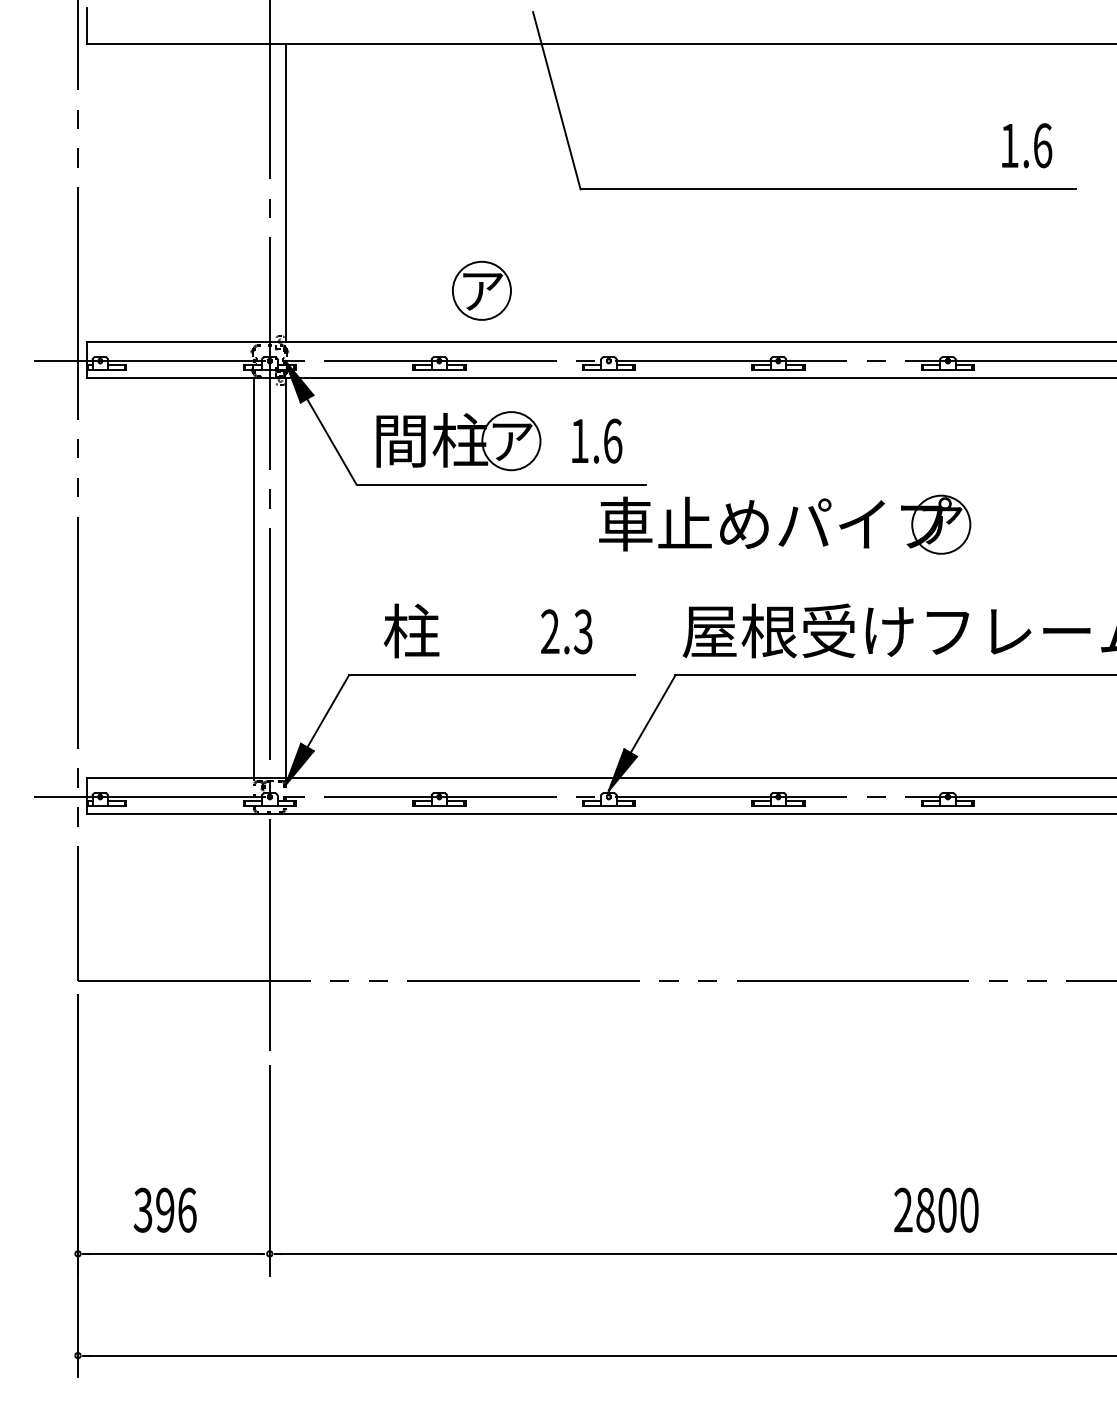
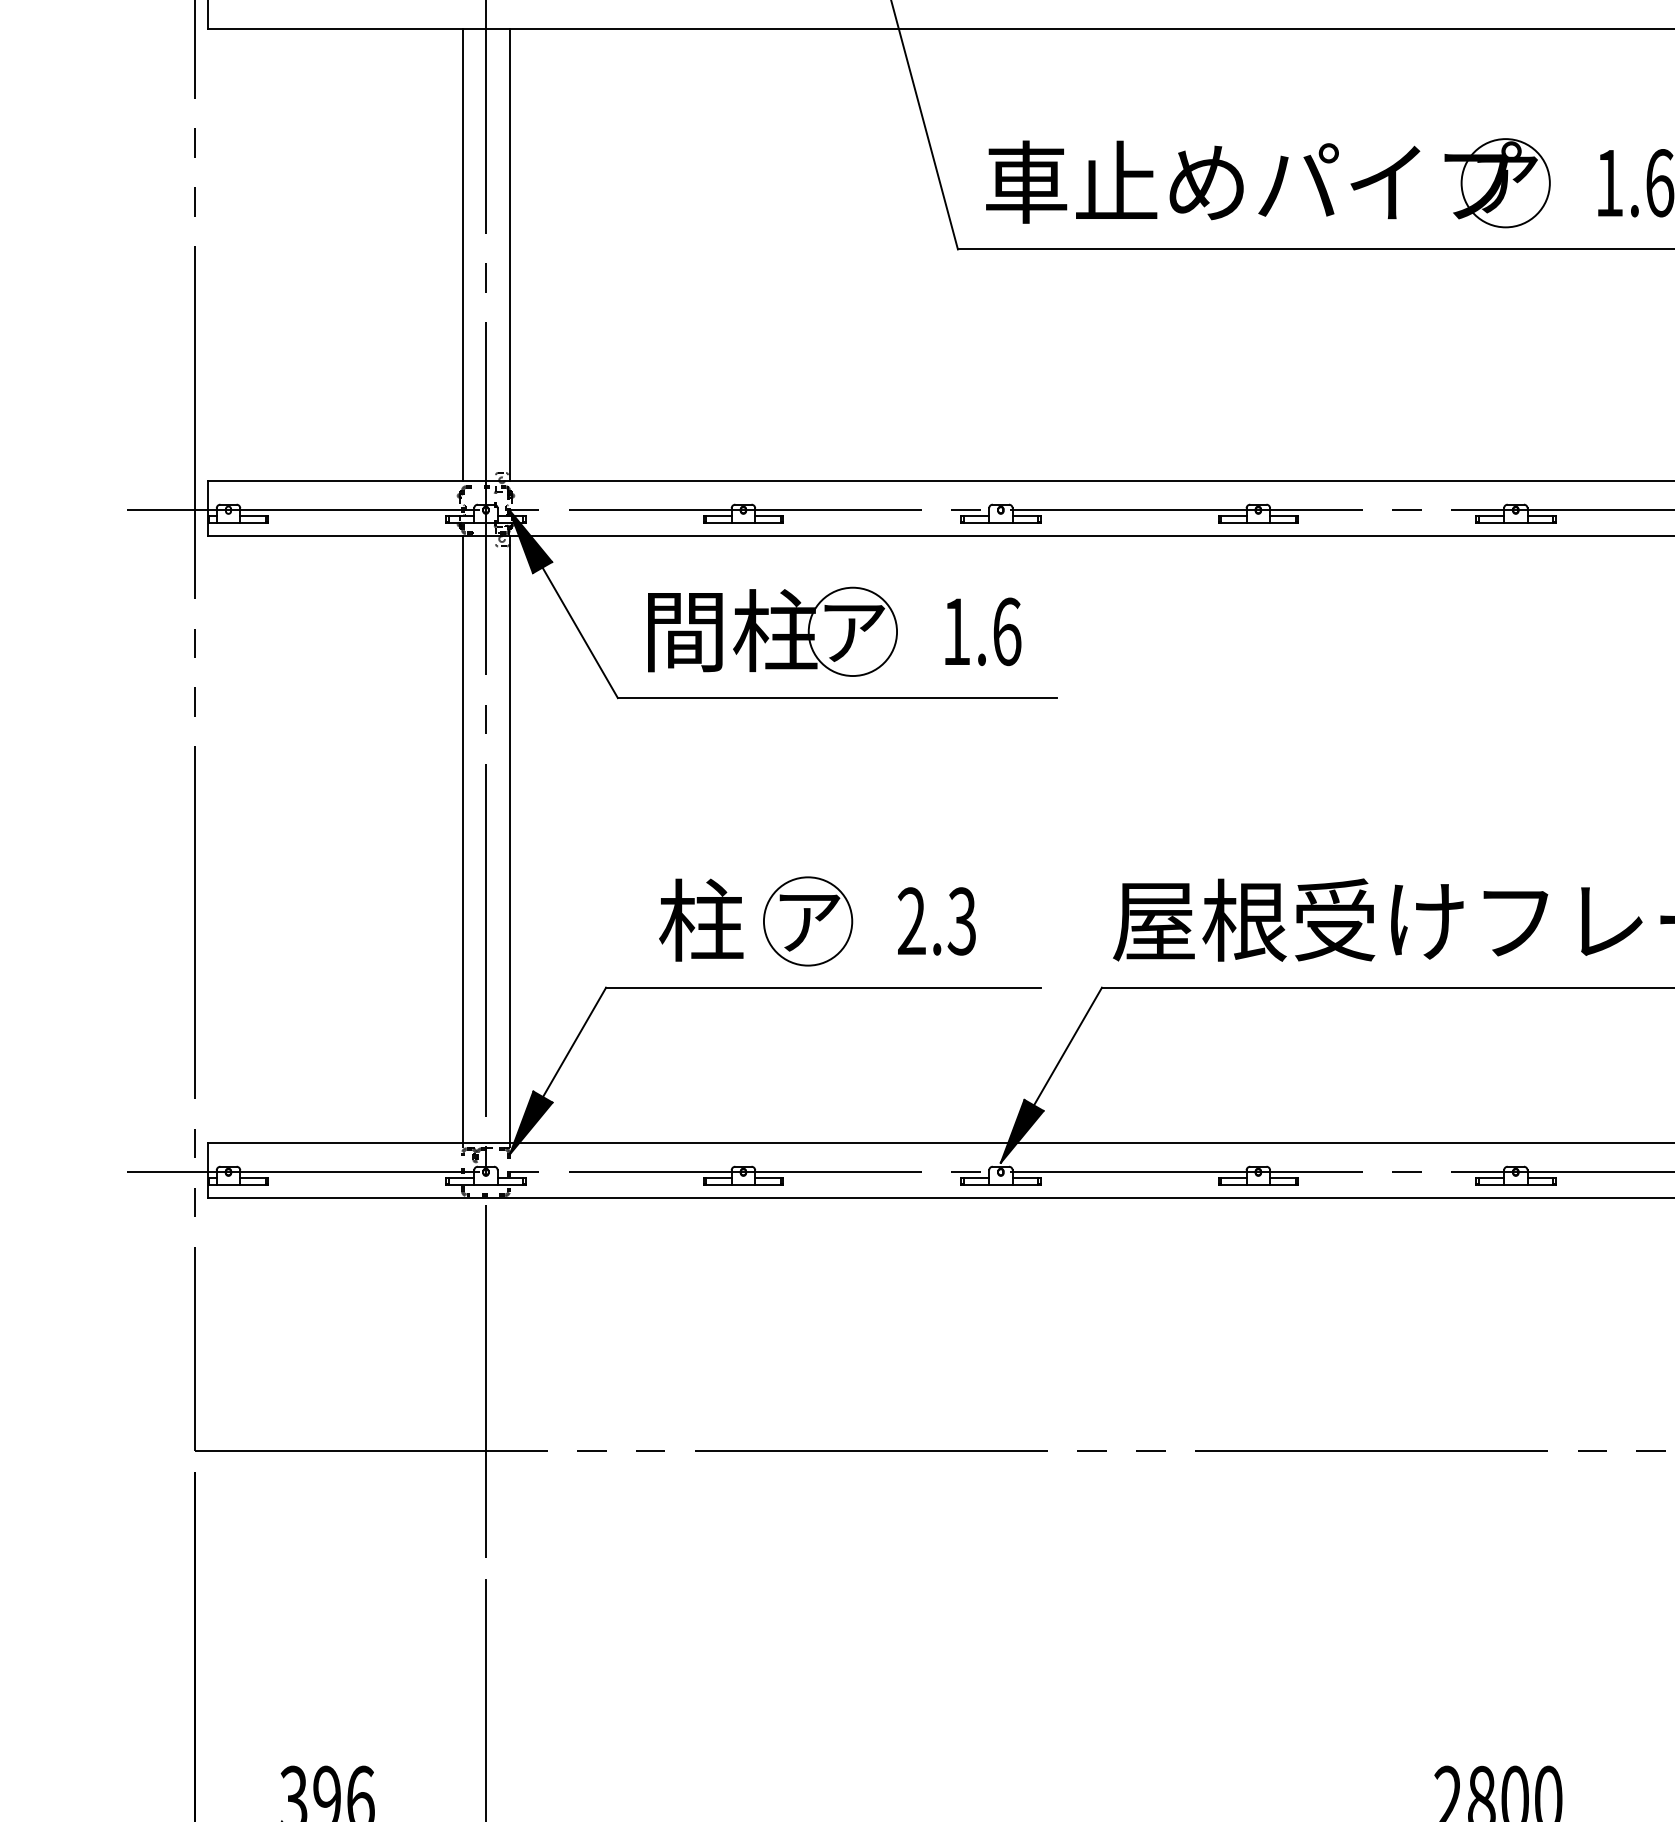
line: (254, 192) -> (462, 254), added
part: (481, 290) -> (807, 920), moved
part: (785, 524) -> (1269, 182), moved

